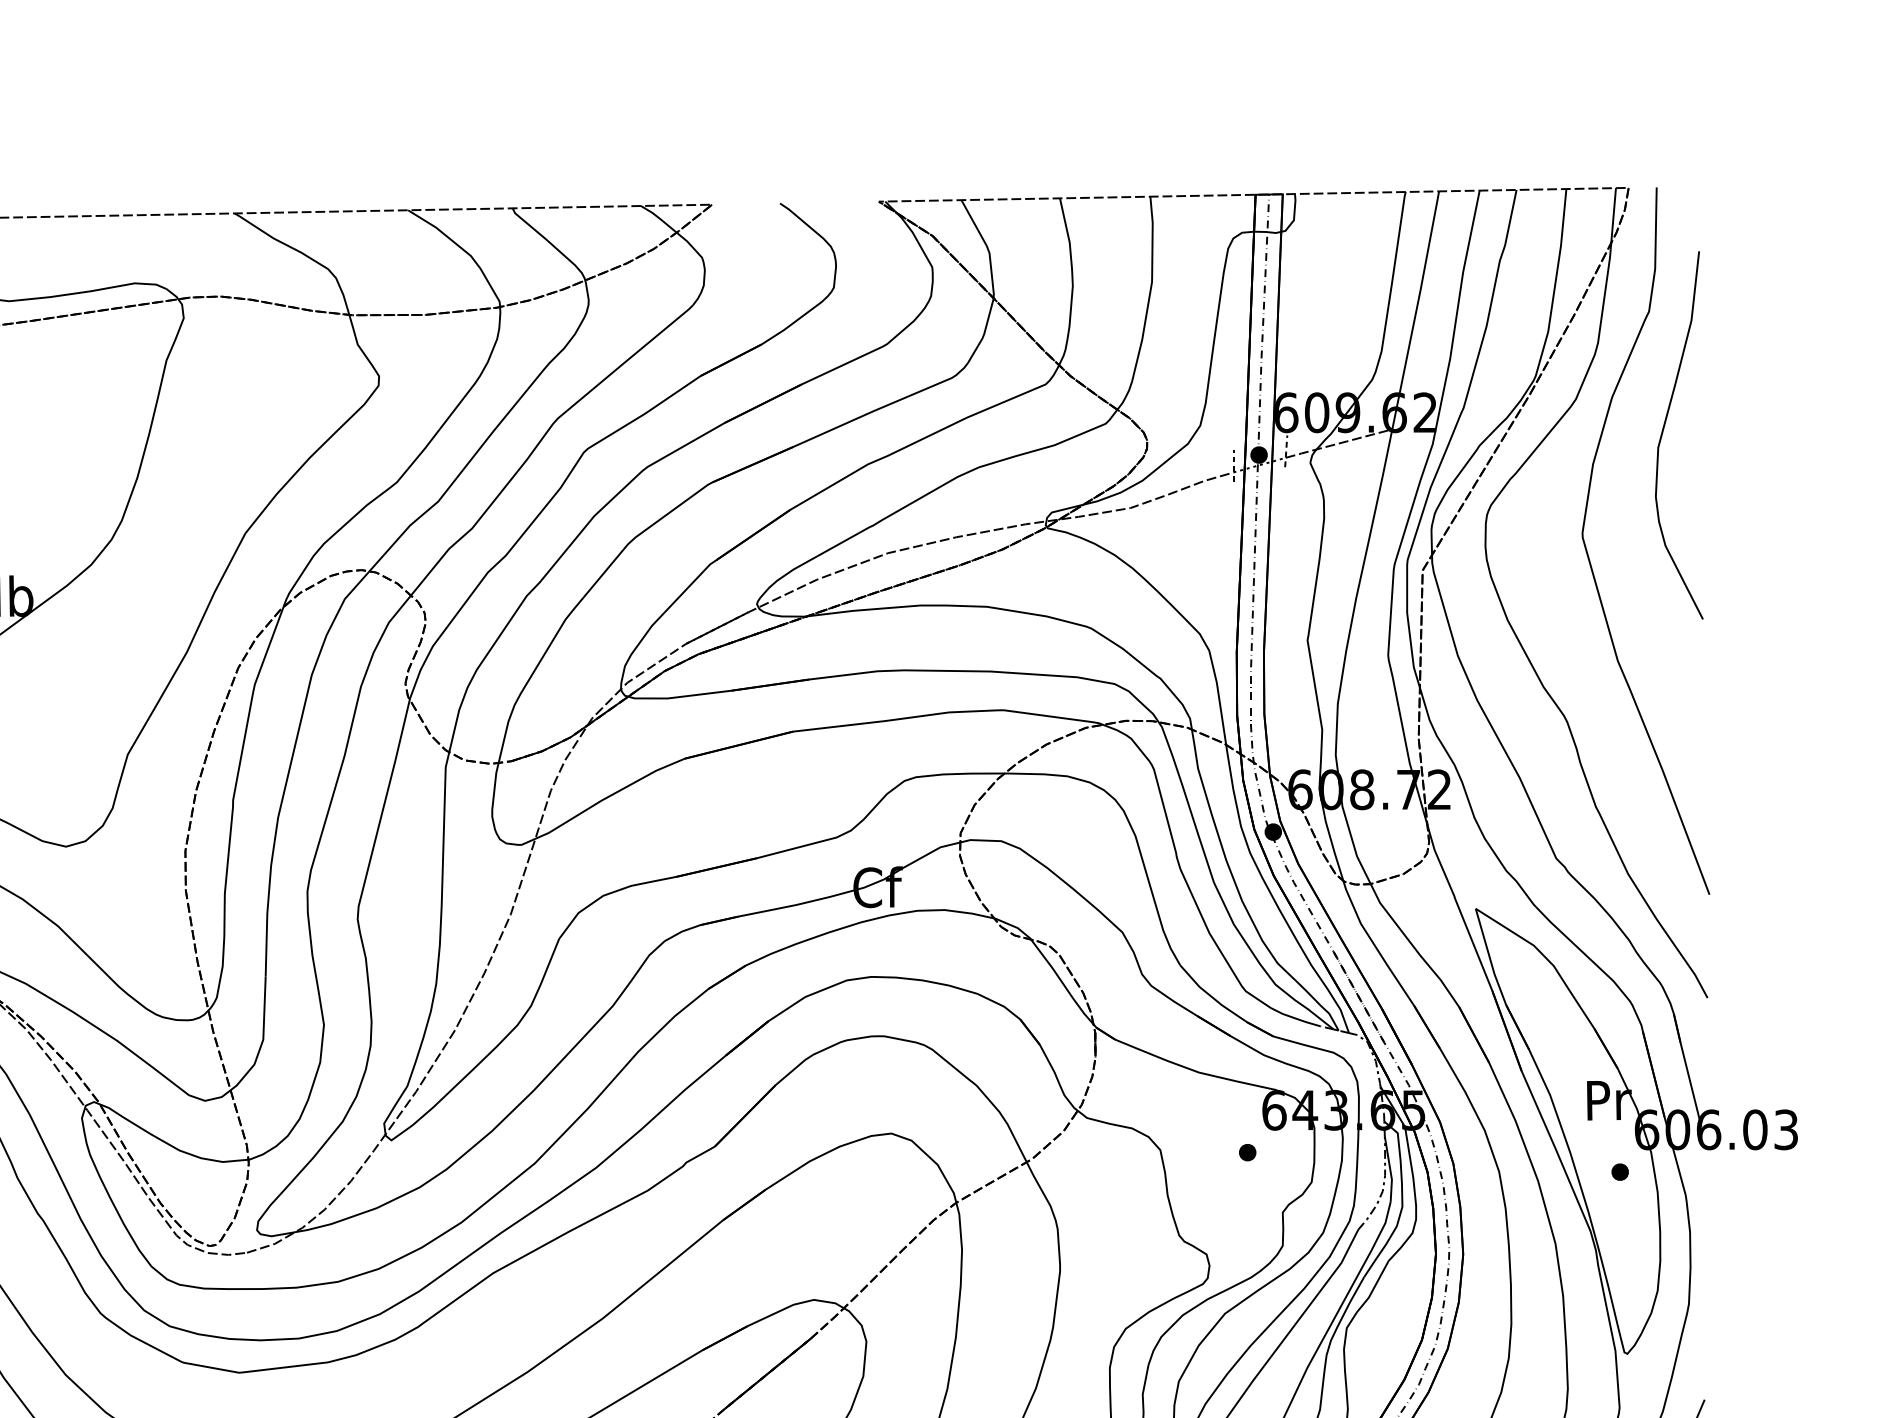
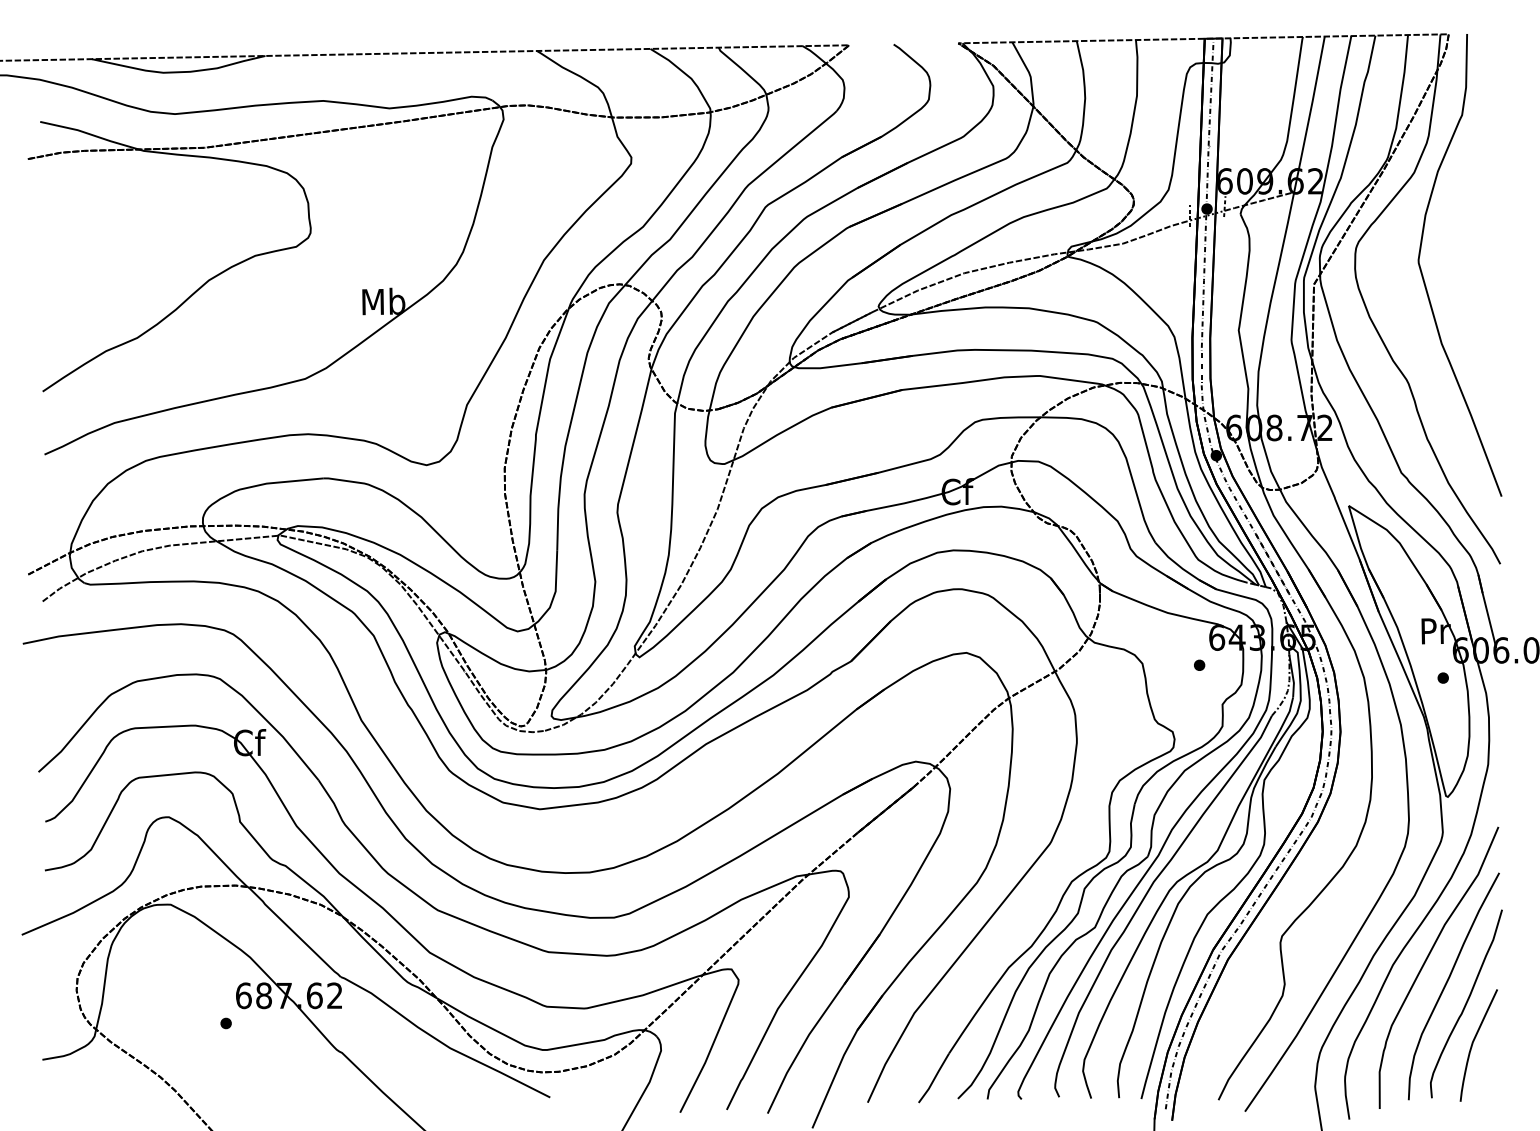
curve: (1664, 429) -> (1472, 192), removed

